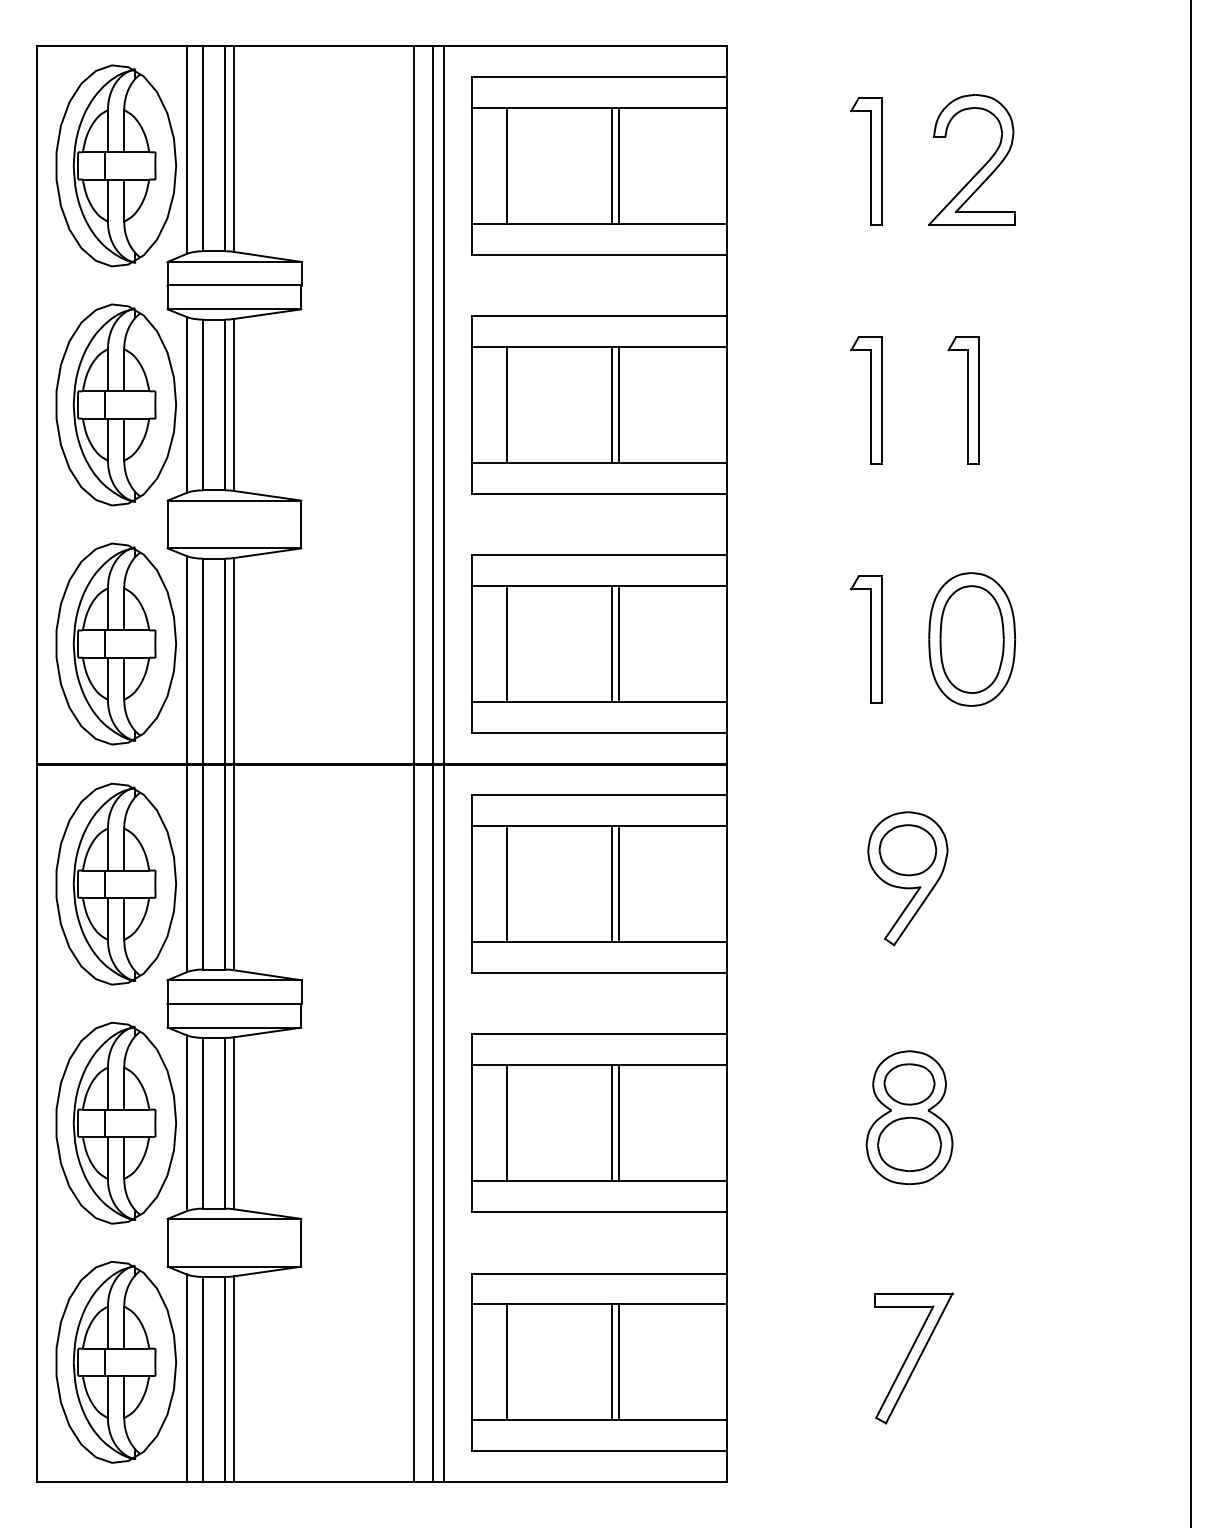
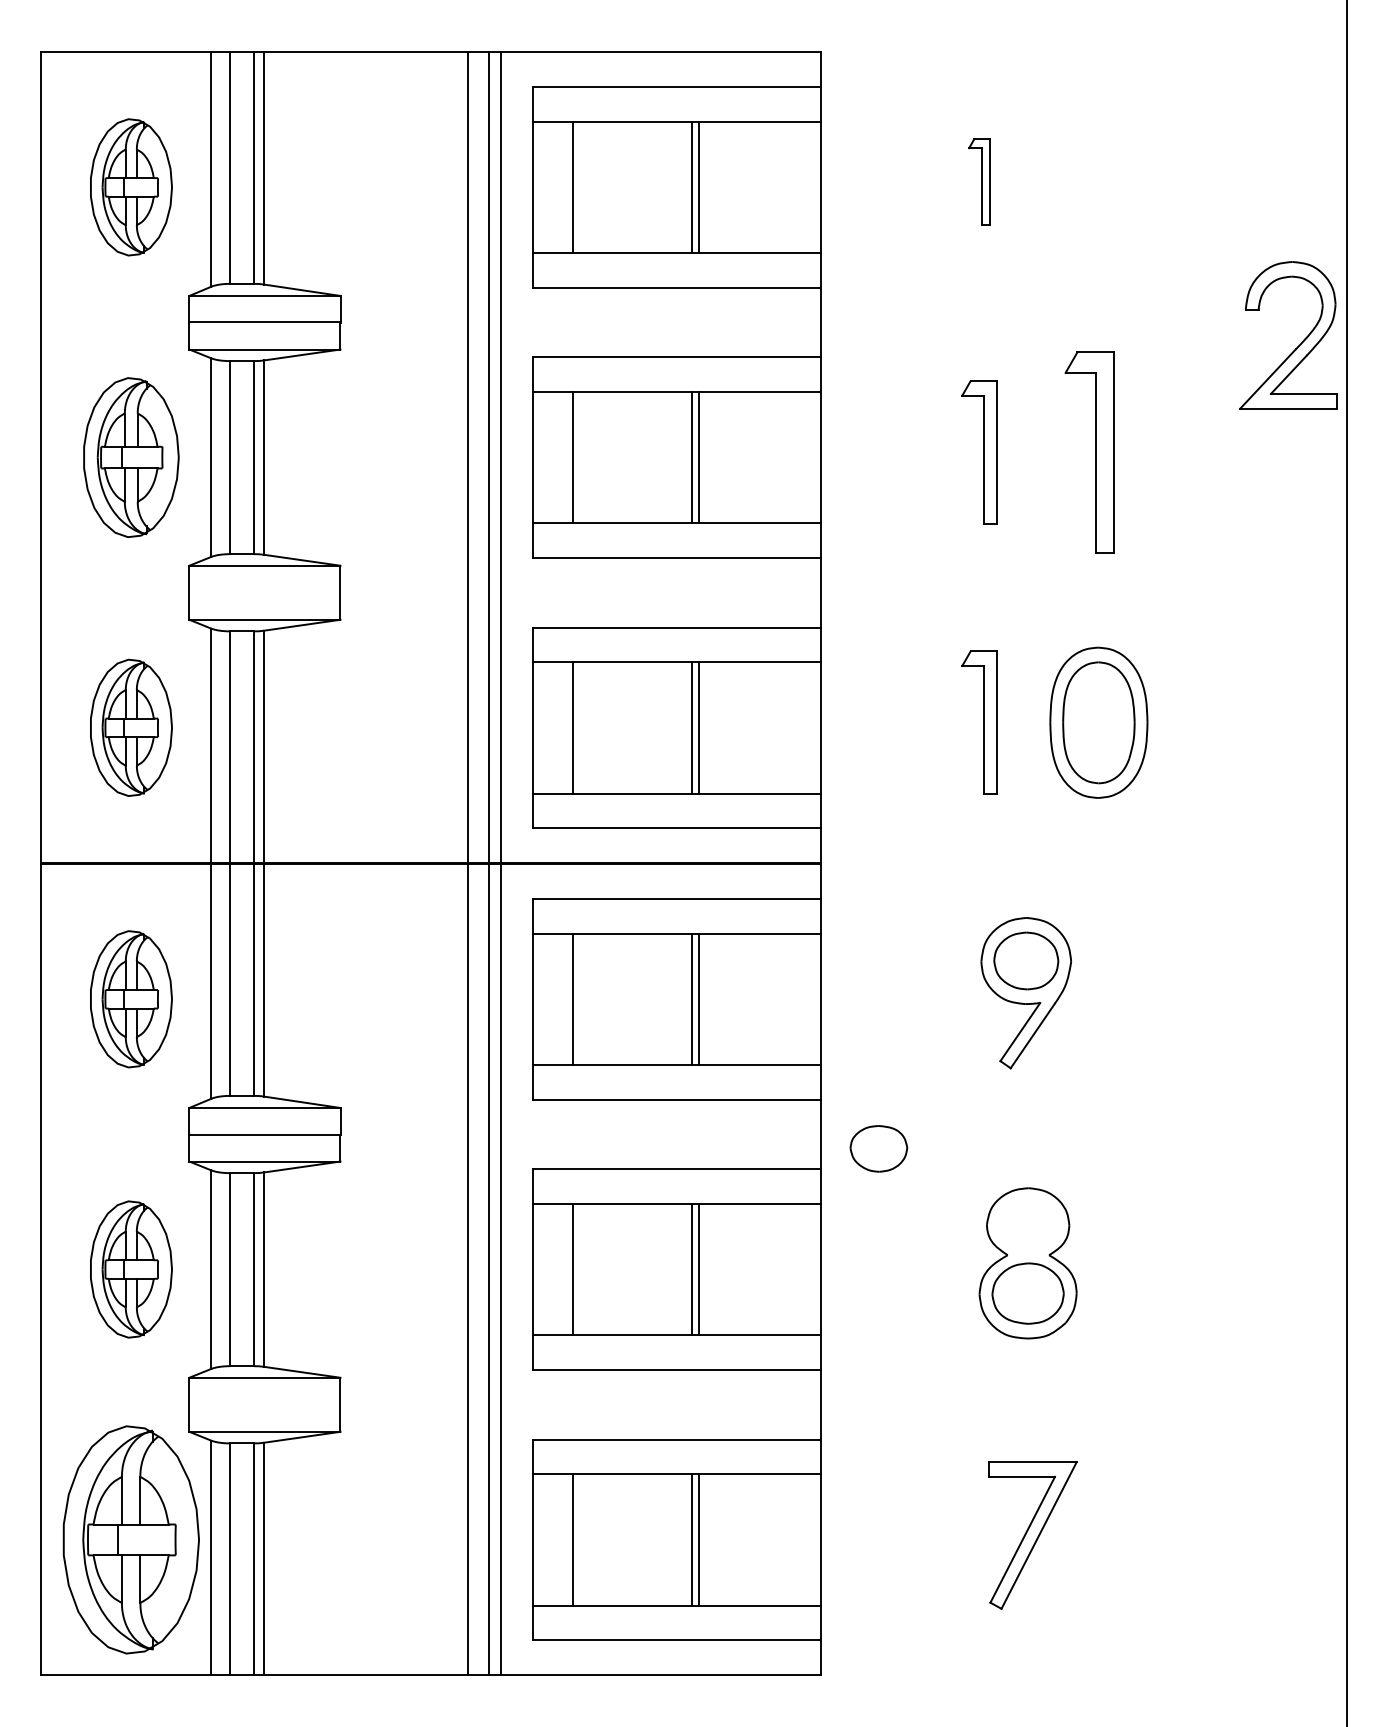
part: (866, 161) -> (979, 182), size x0.6
part: (116, 165) -> (131, 186), size x0.6
part: (980, 168) -> (1298, 345), moved
part: (963, 400) -> (1089, 452), size x1.4
part: (116, 404) -> (131, 457), size x0.7
part: (116, 643) -> (131, 727), size x0.6
part: (116, 883) -> (131, 998), size x0.6
part: (909, 1084) -> (878, 1148), moved
part: (116, 1122) -> (131, 1268), size x0.6

